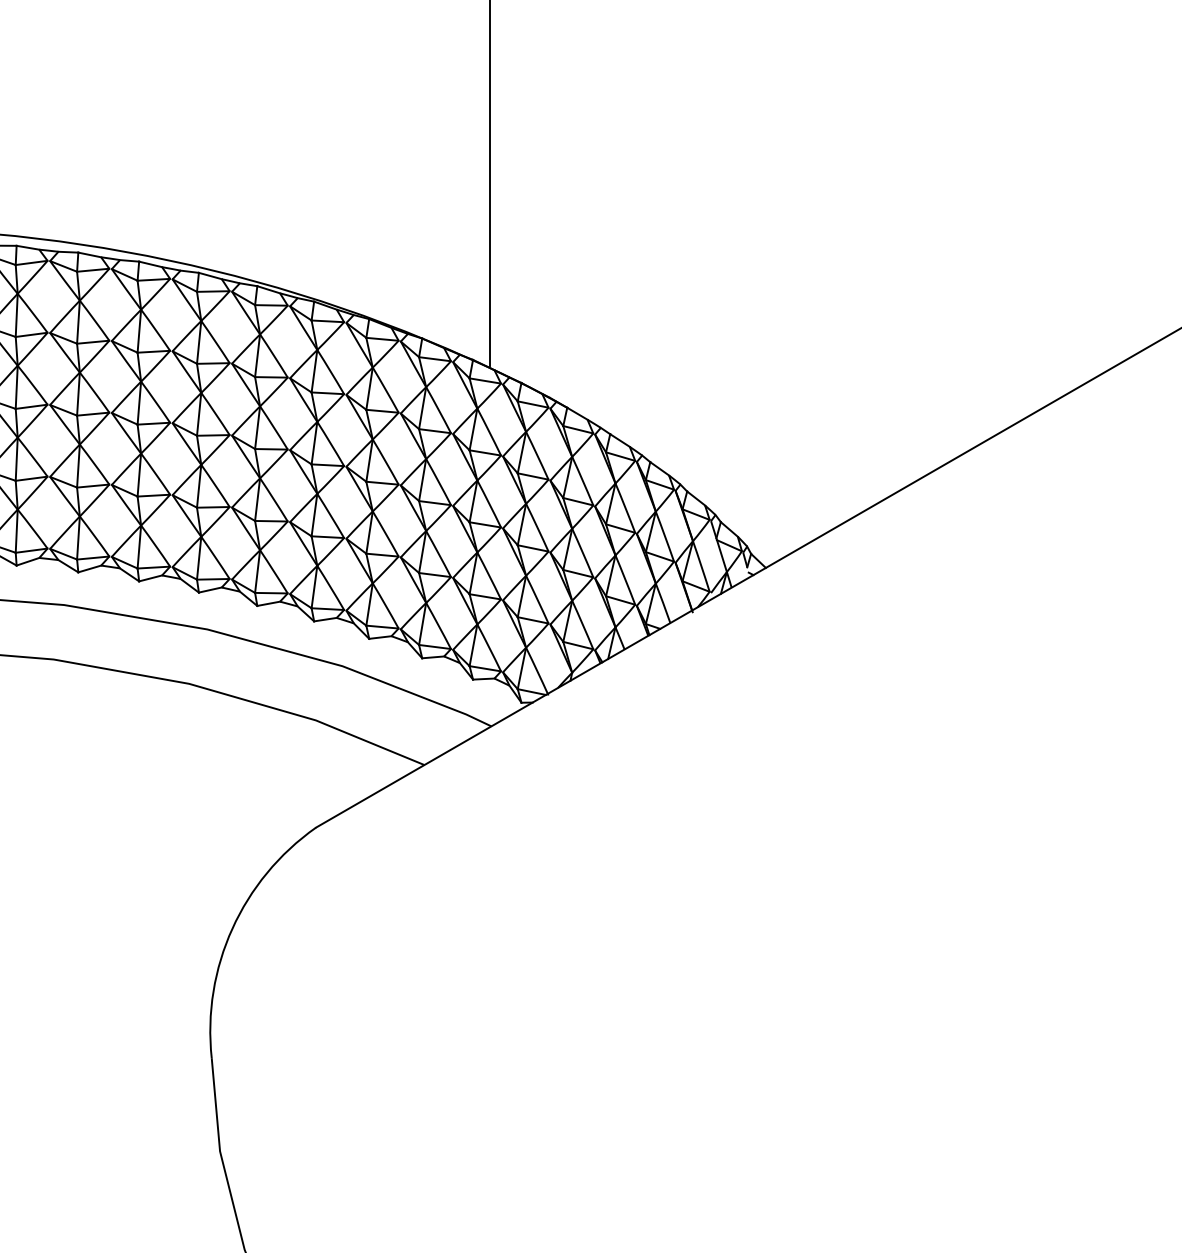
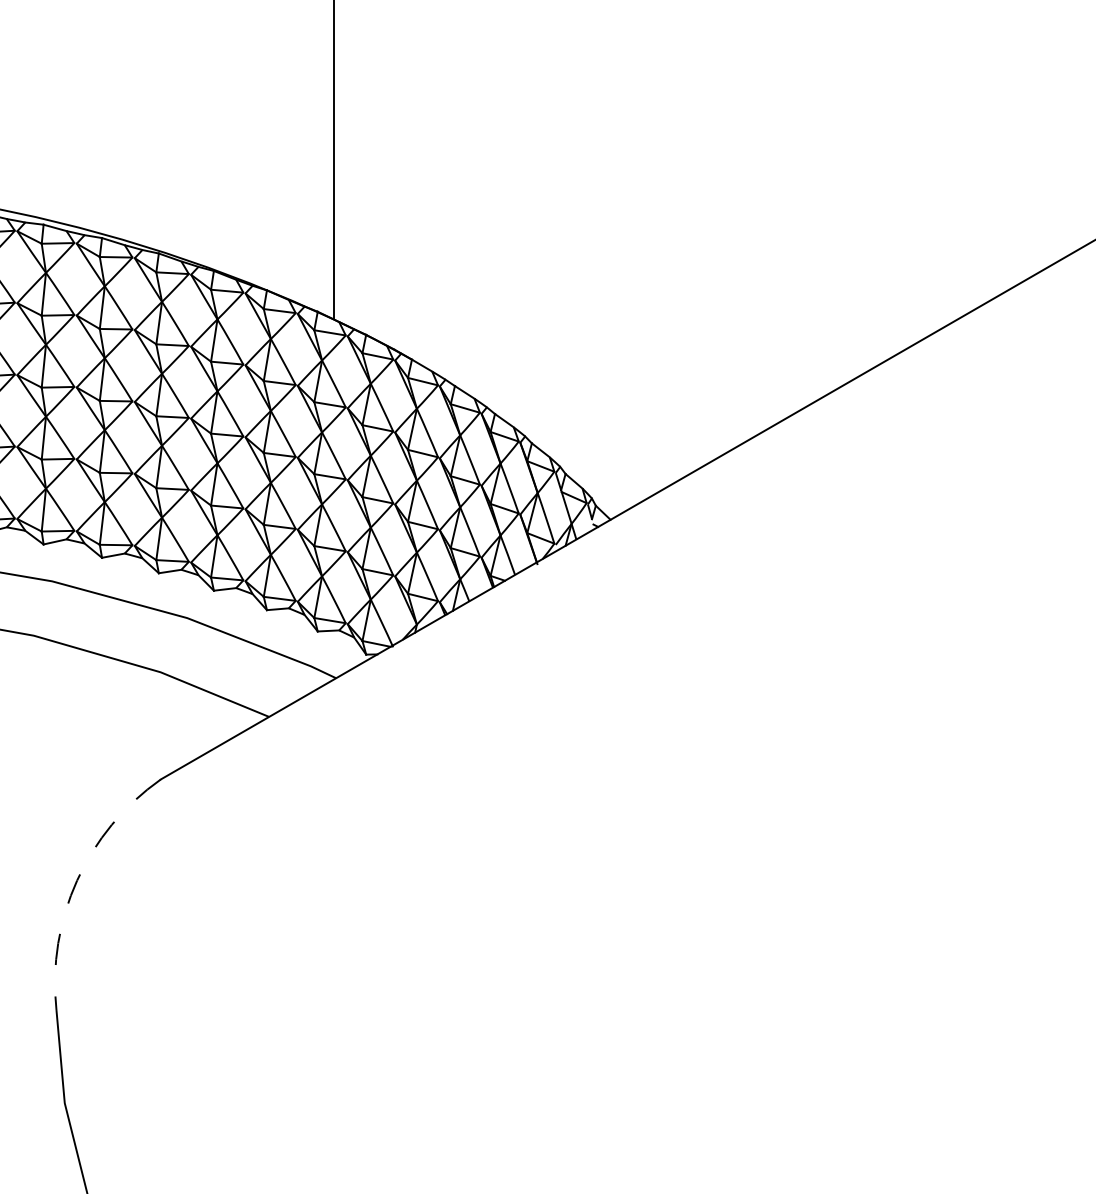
arc: (232, 928) -> (77, 880), solid -> dashed

